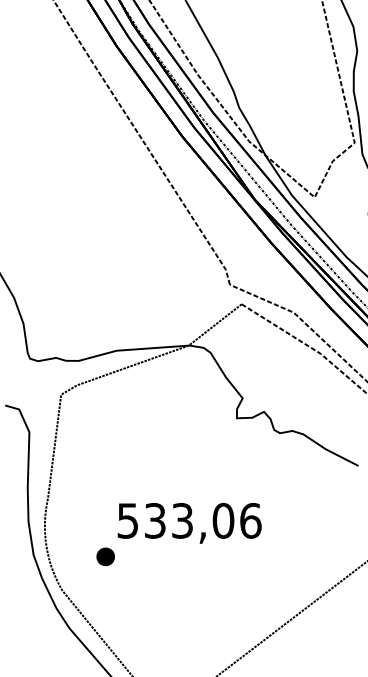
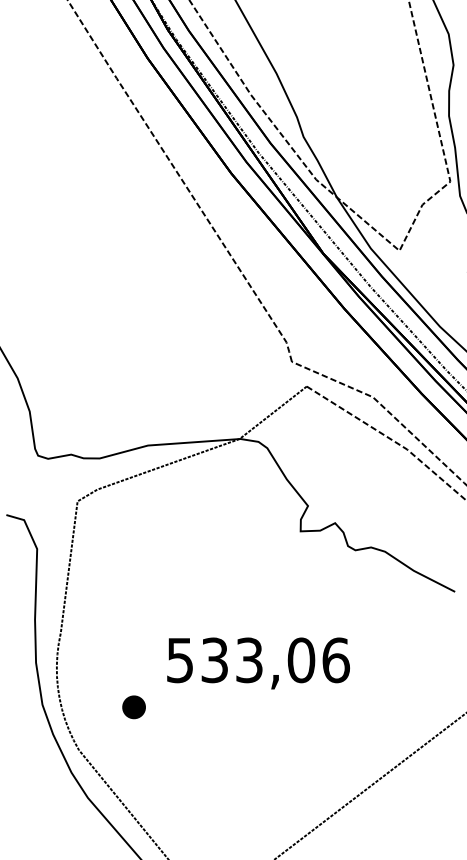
text: (189, 523) -> (258, 663), moved

